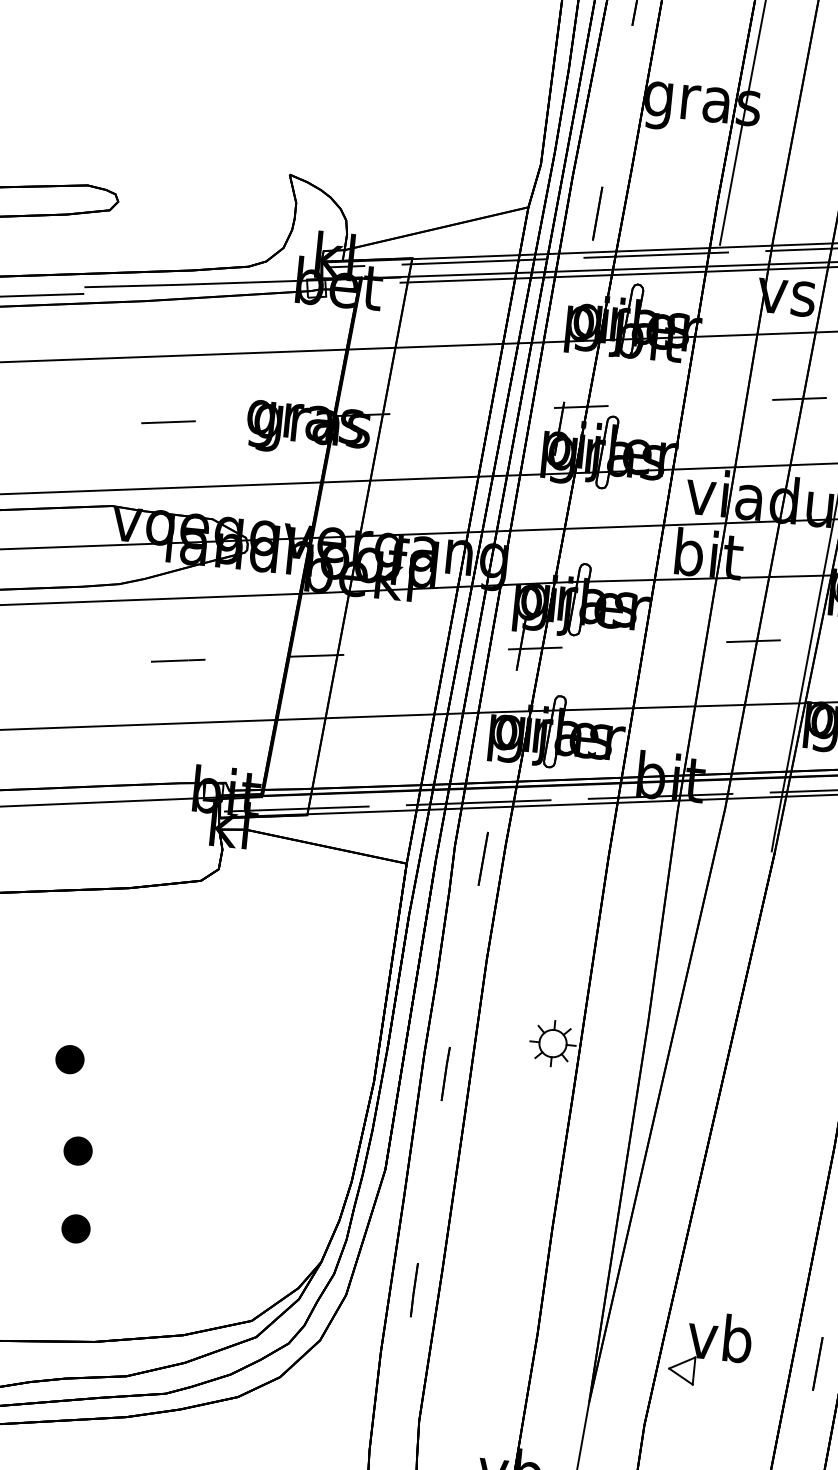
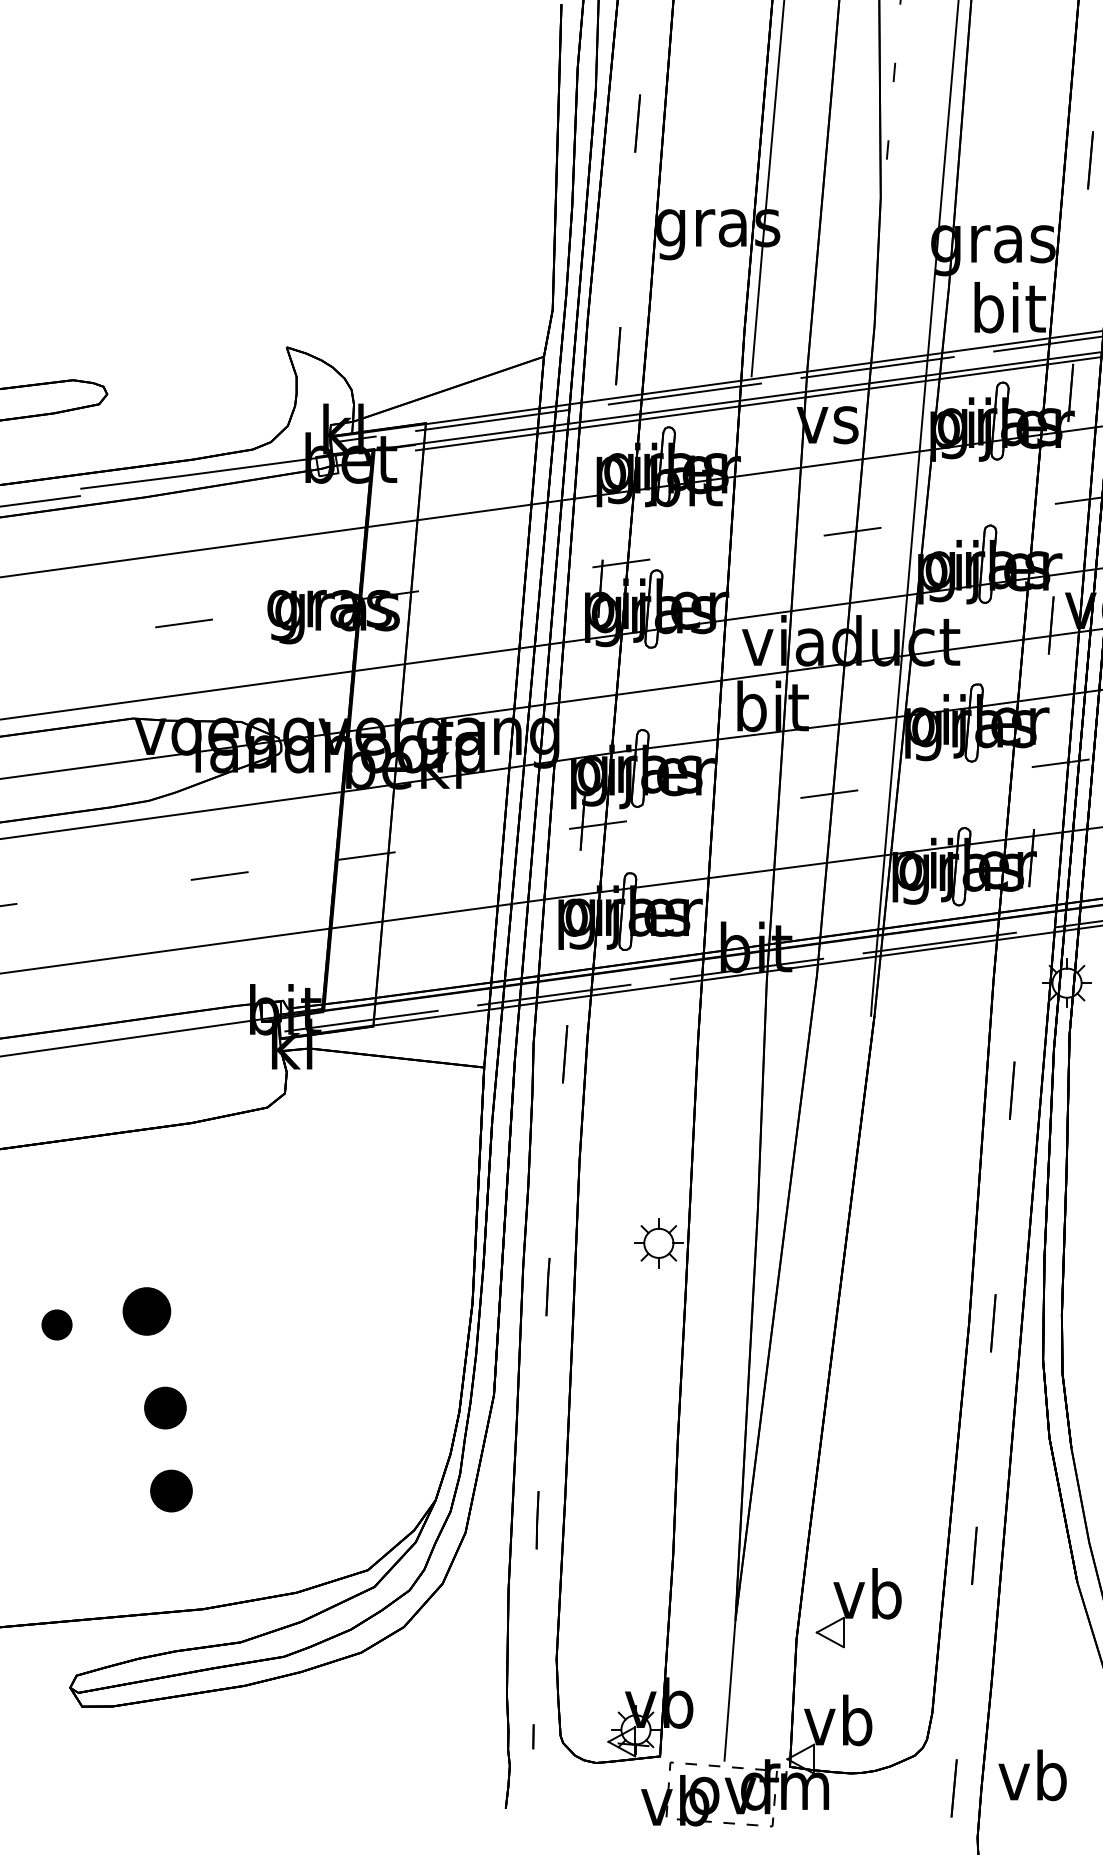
part: (69, 1059) -> (146, 1311), size x1.6
part: (77, 1150) -> (164, 1407), size x1.4
part: (75, 1228) -> (170, 1490), size x1.4
part: (710, 1350) -> (858, 1608), moved

